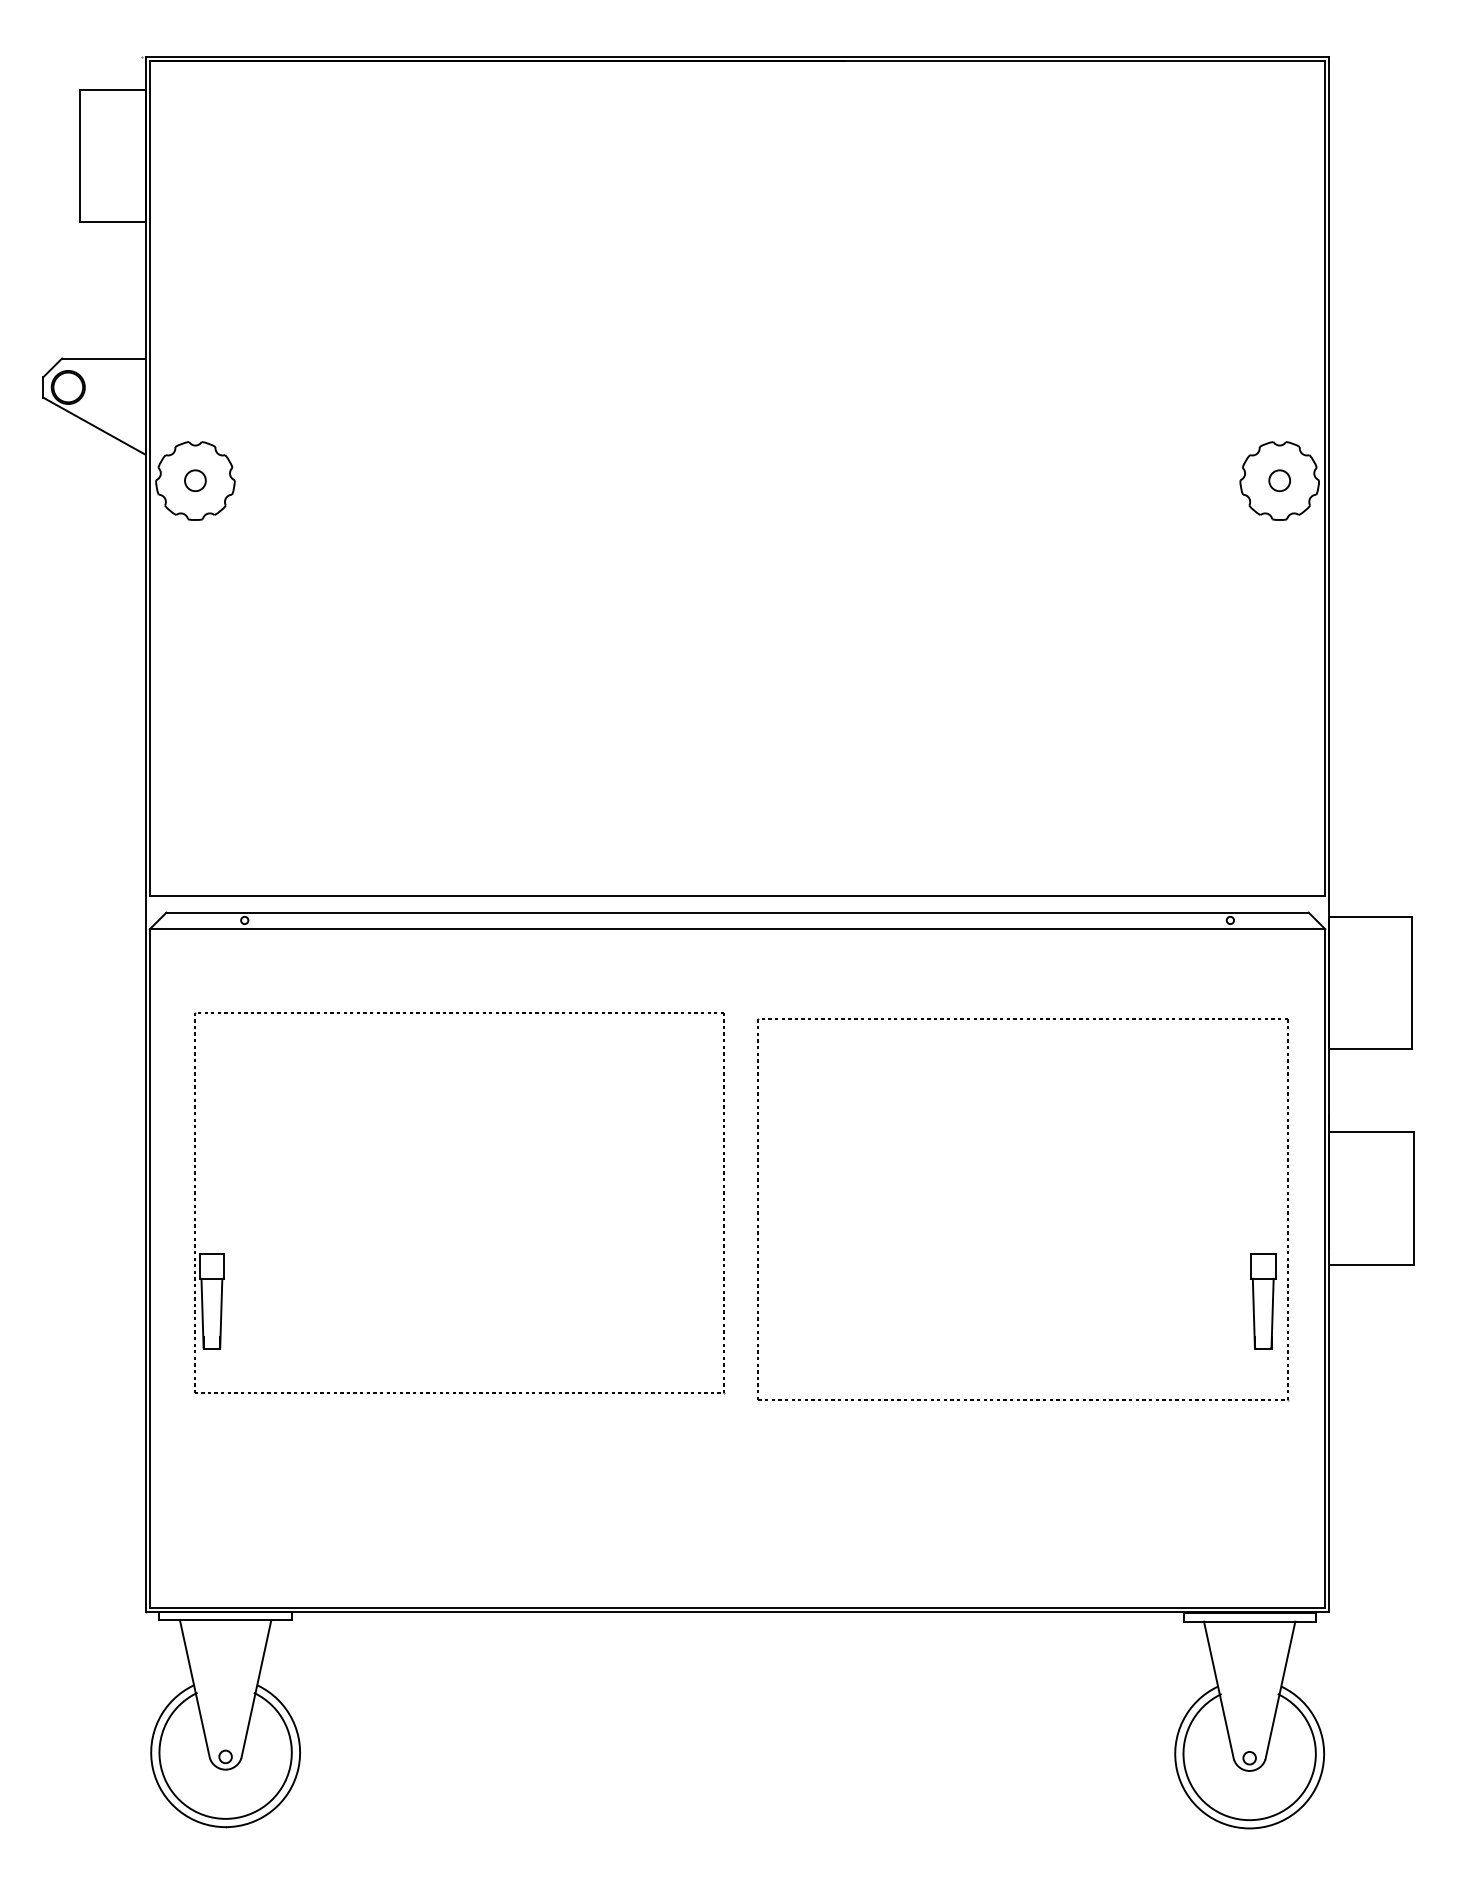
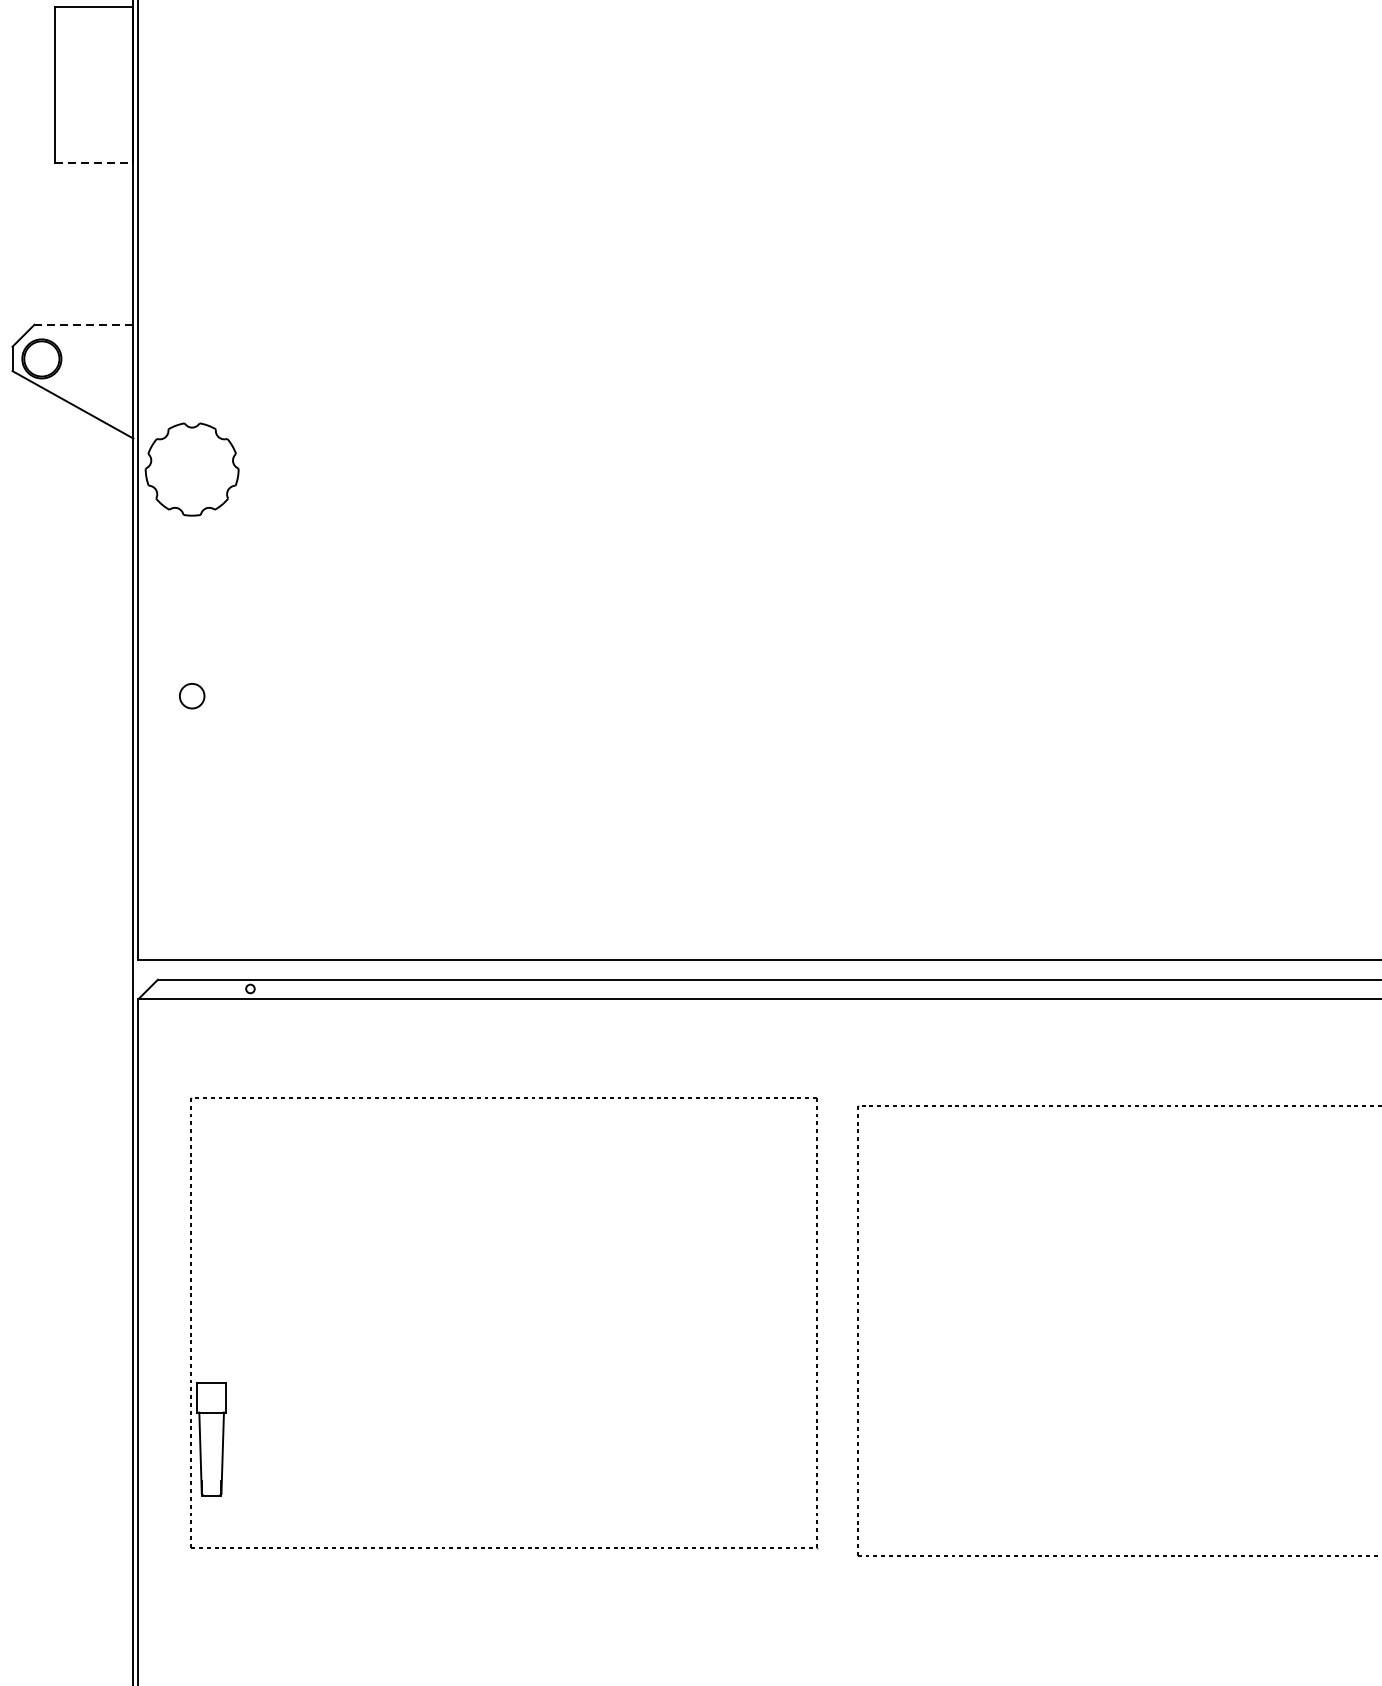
line: (113, 222) -> (95, 163), solid -> dashed
line: (103, 358) -> (83, 324), solid -> dashed
circle: (195, 480) -> (192, 695), moved

